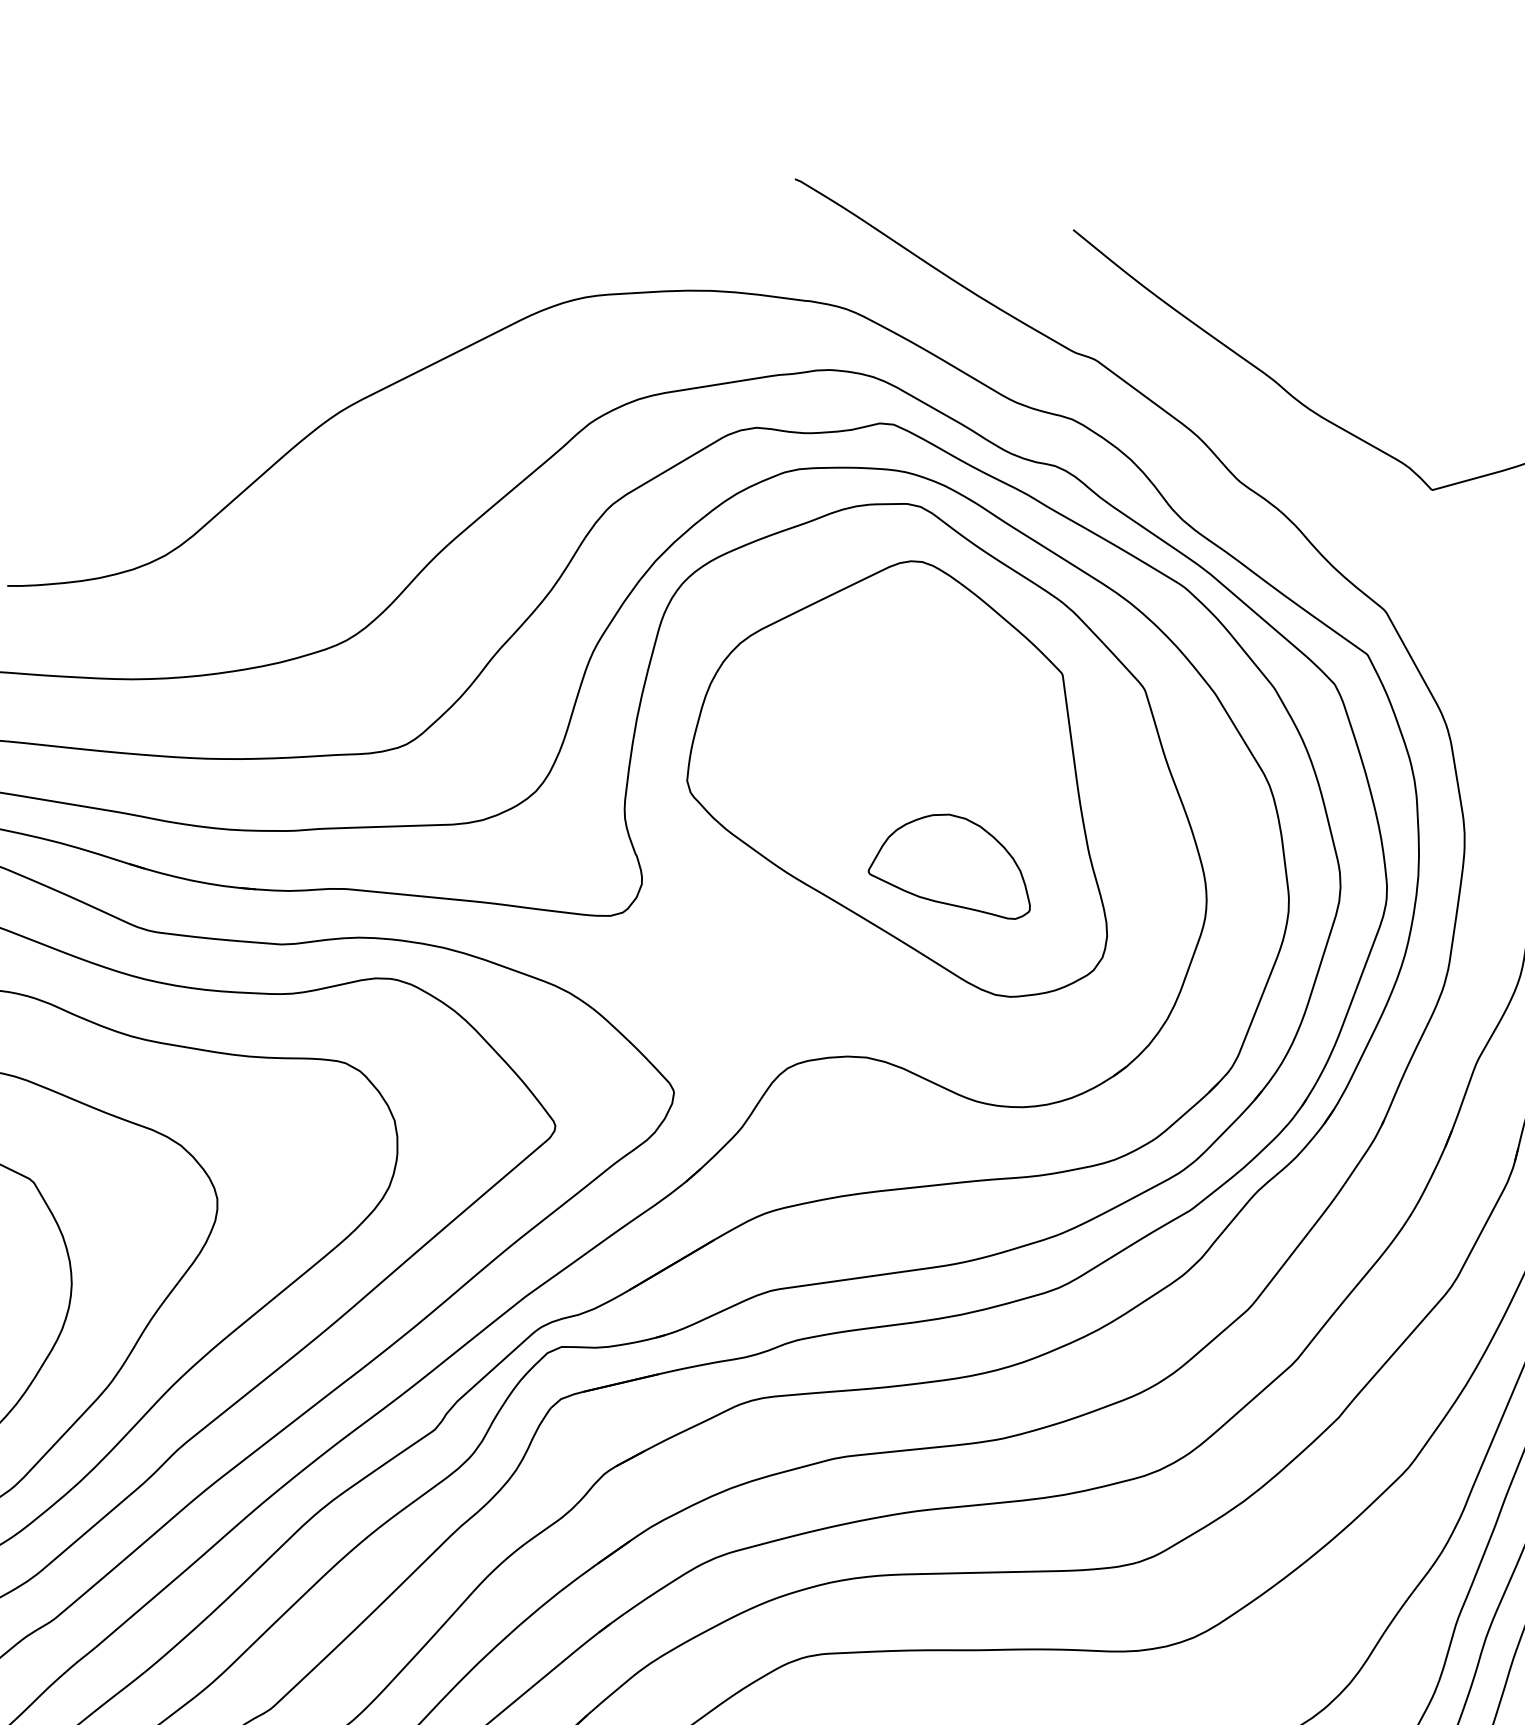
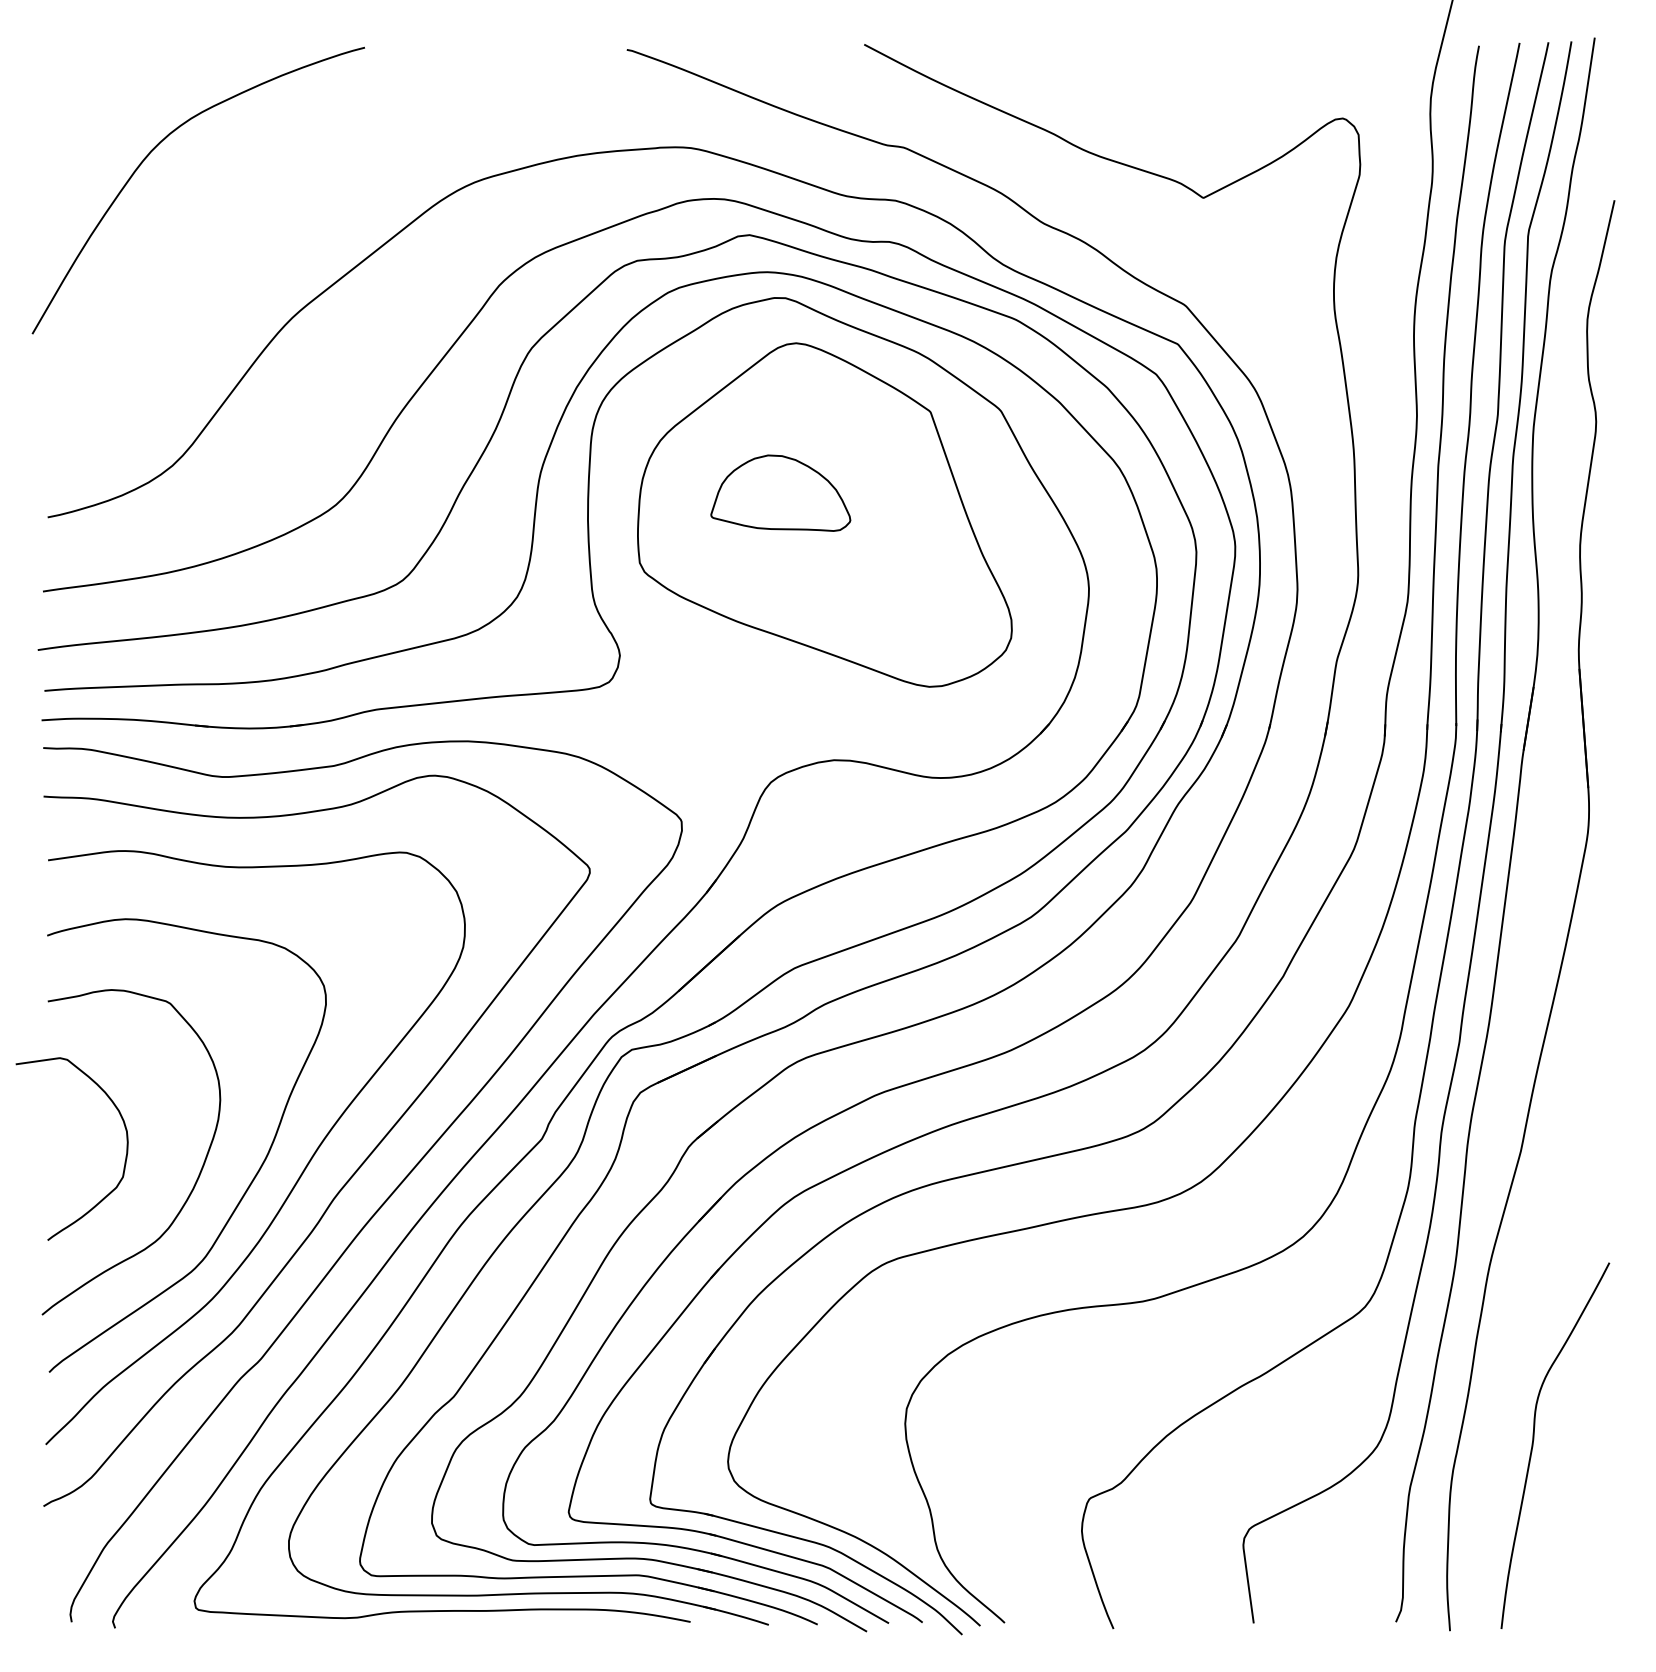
curve: (221, 181) -> (155, 148), added
part: (954, 860) -> (780, 492), moved

